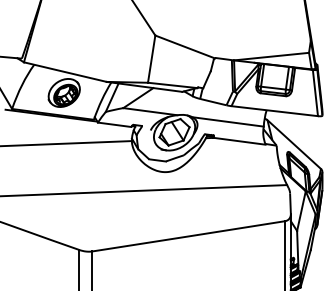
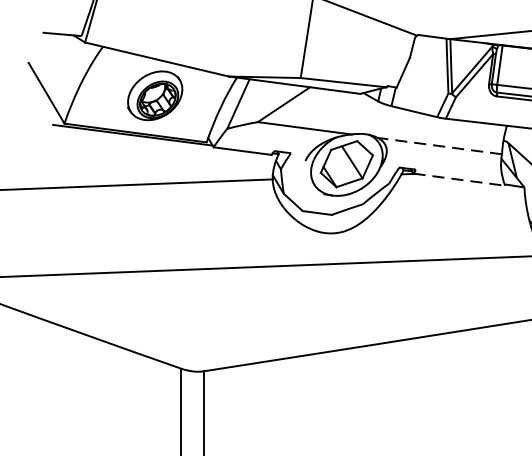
line: (227, 121) -> (438, 145), solid -> dashed
line: (239, 141) -> (459, 180), solid -> dashed

